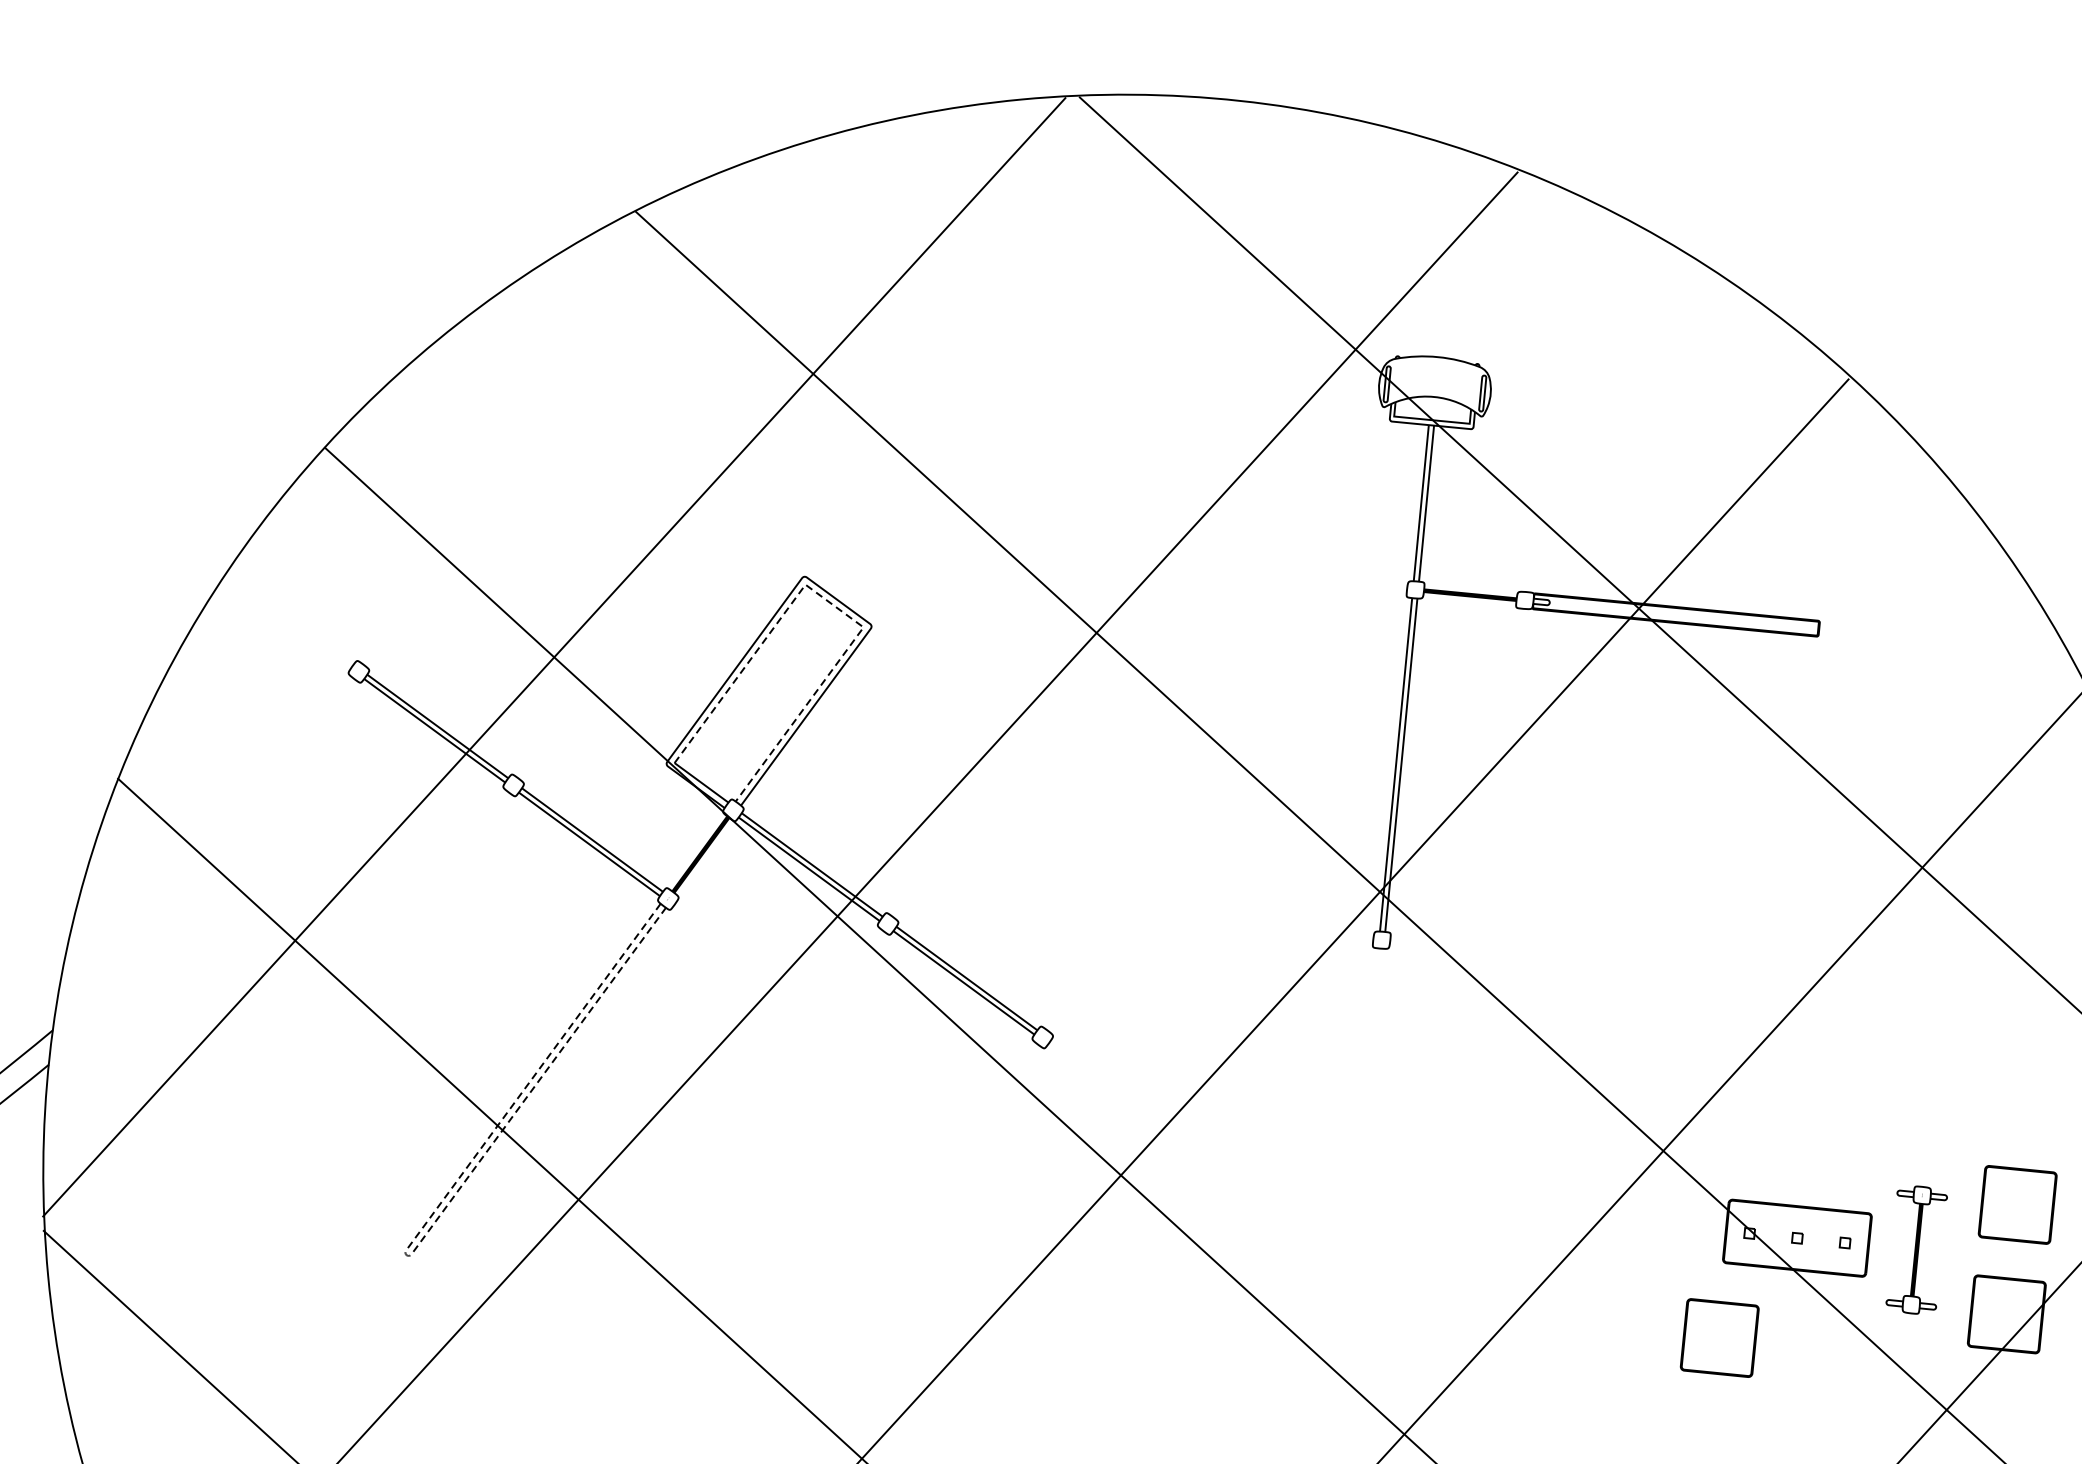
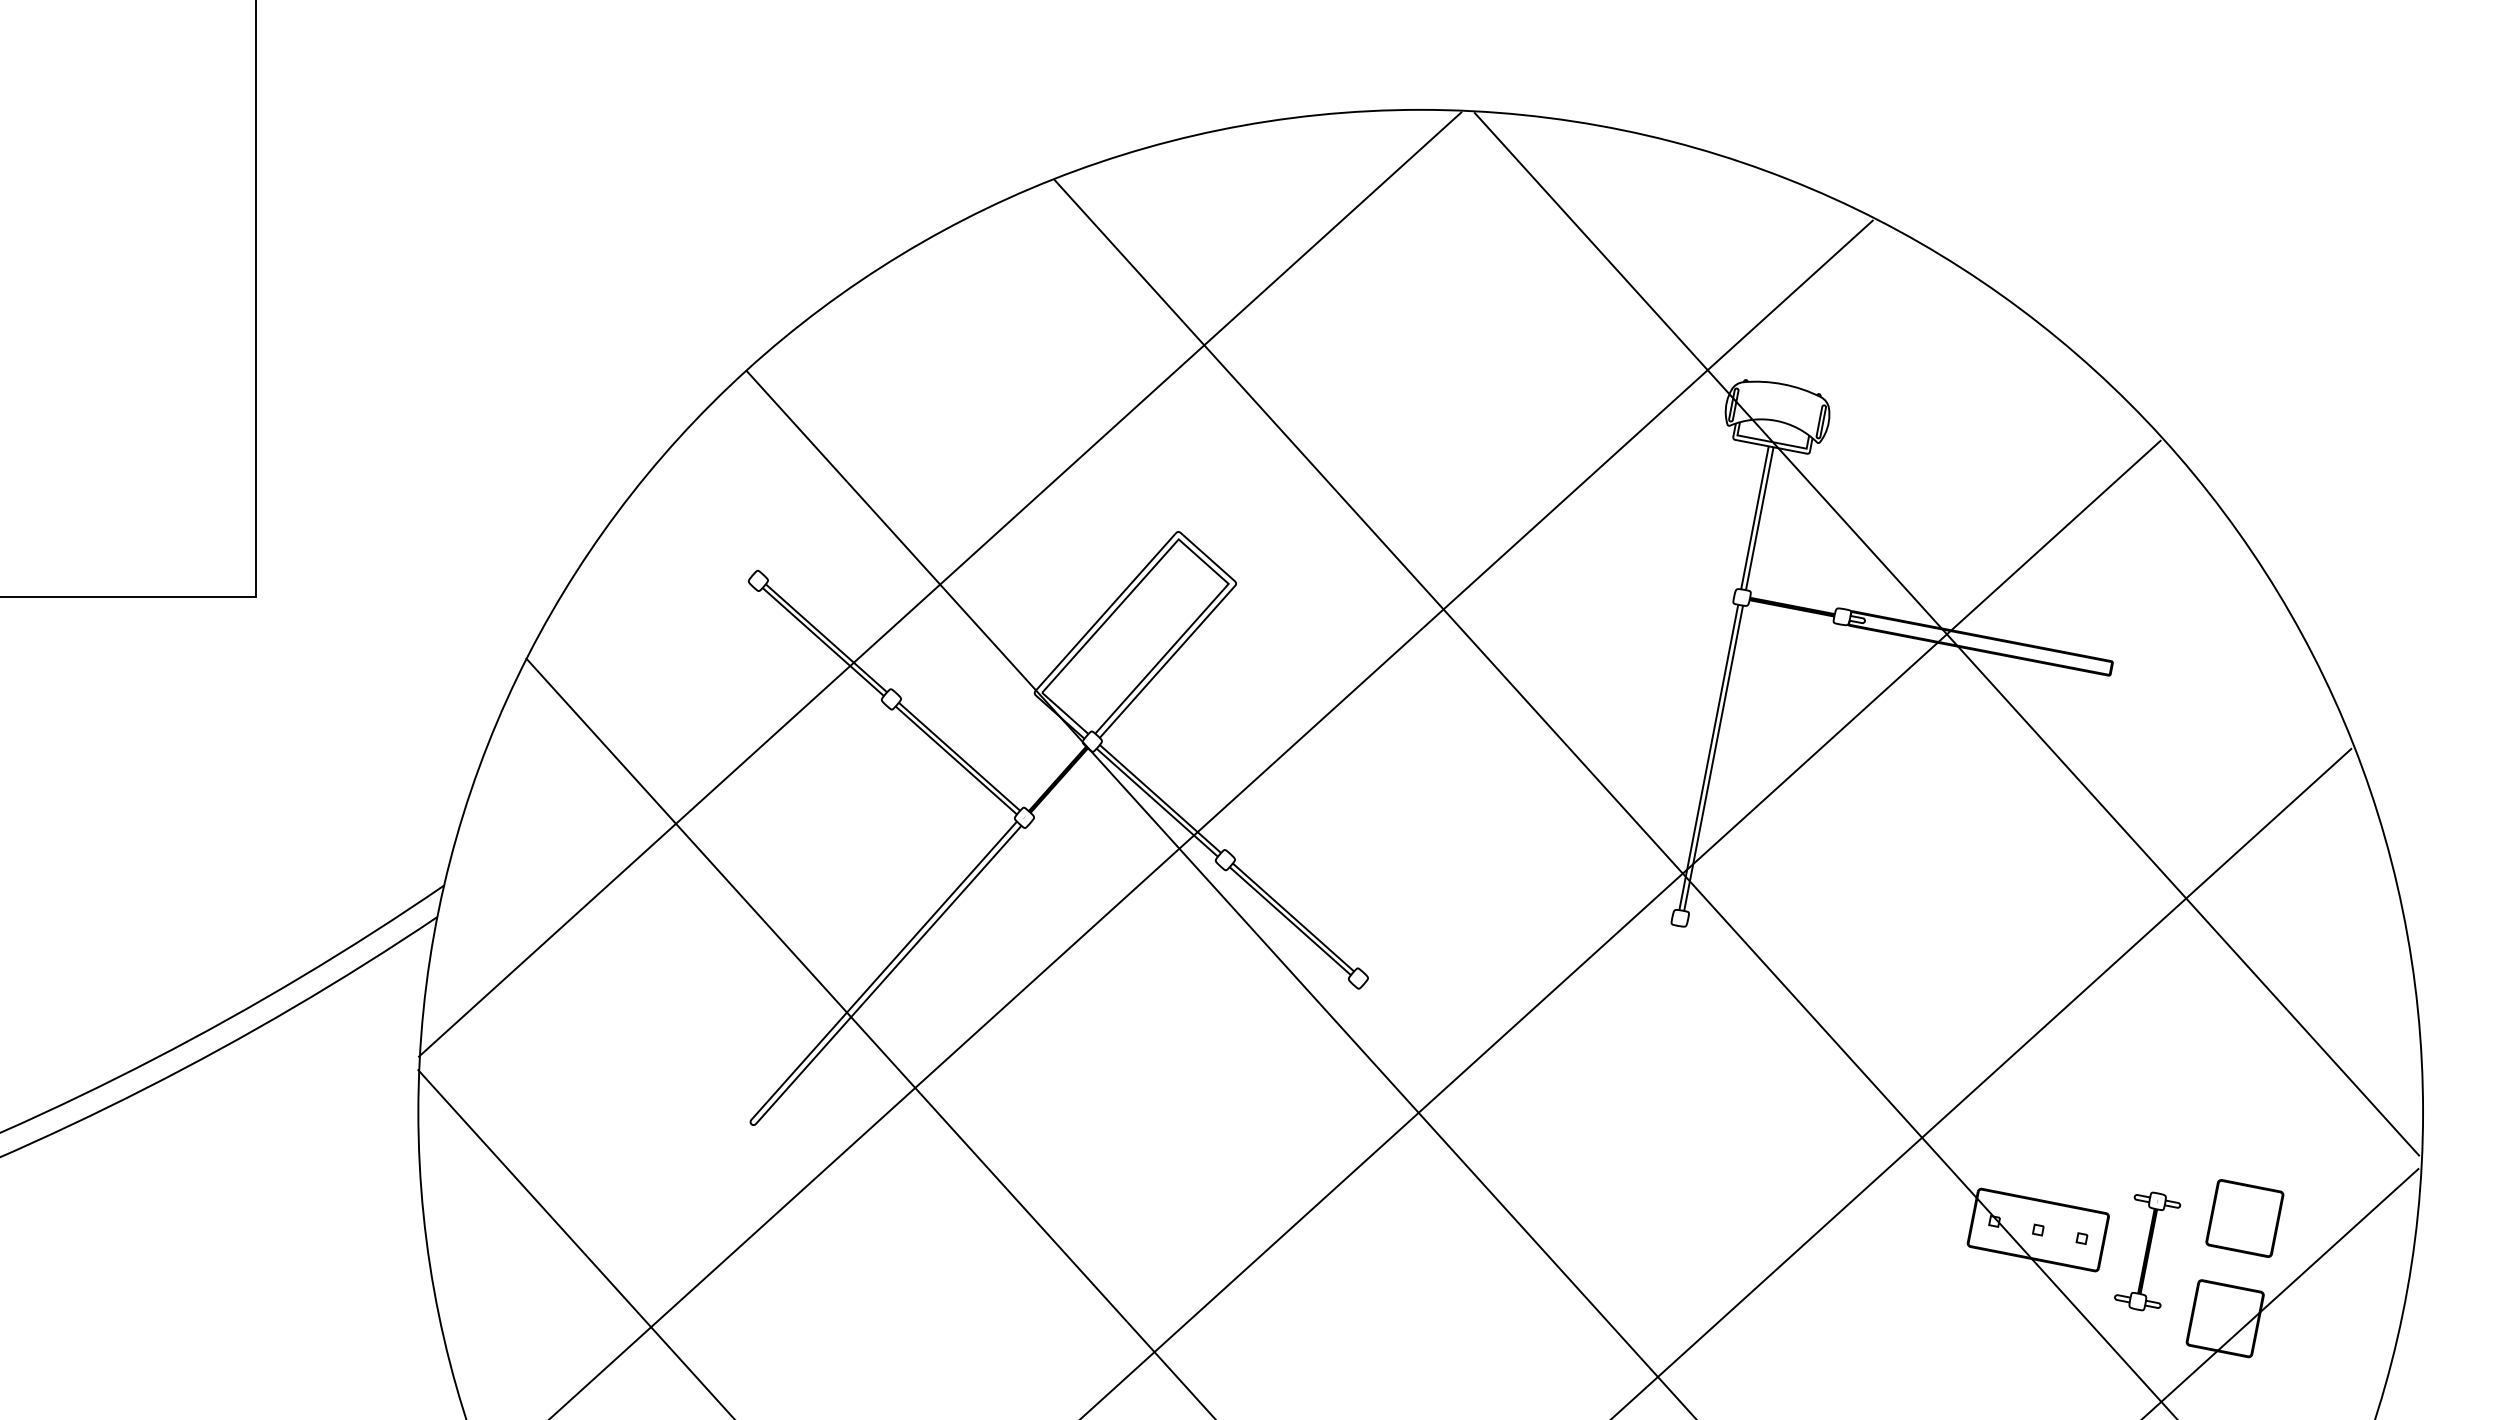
line: (831, 603) -> (1201, 559), dashed -> solid
line: (406, 1255) -> (751, 1124), dashed -> solid
part: (1719, 1338) -> (1957, 1315), removed

